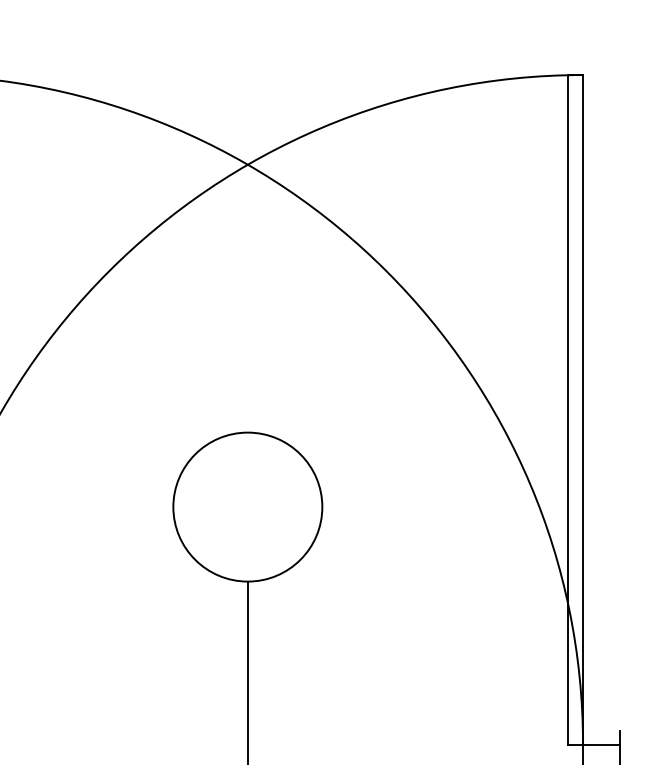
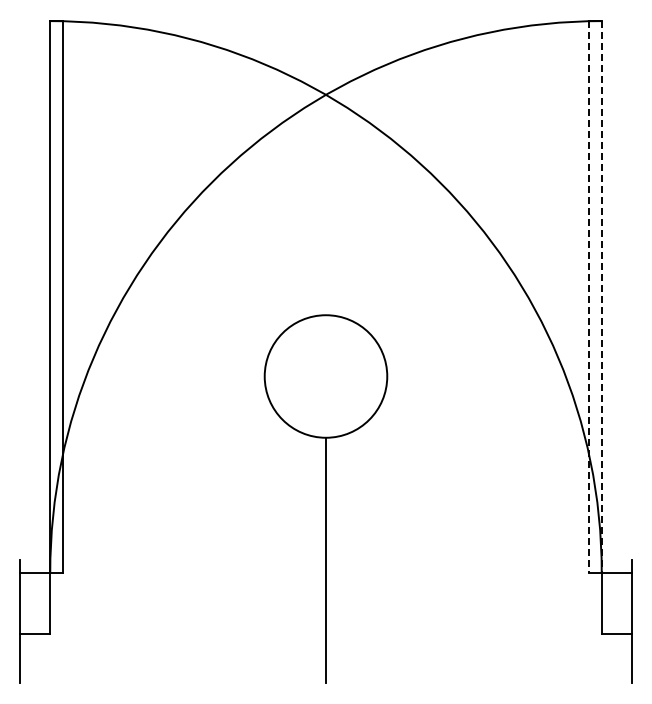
line: (568, 409) -> (589, 296), solid -> dashed
line: (582, 409) -> (601, 296), solid -> dashed

